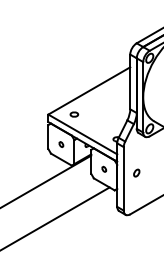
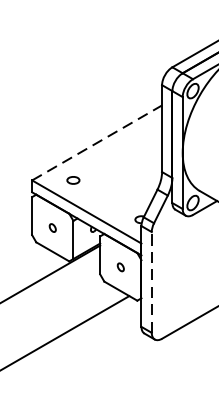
line: (89, 90) -> (97, 142), solid -> dashed
part: (136, 172) -> (171, 272), removed
line: (123, 178) -> (151, 281), solid -> dashed

